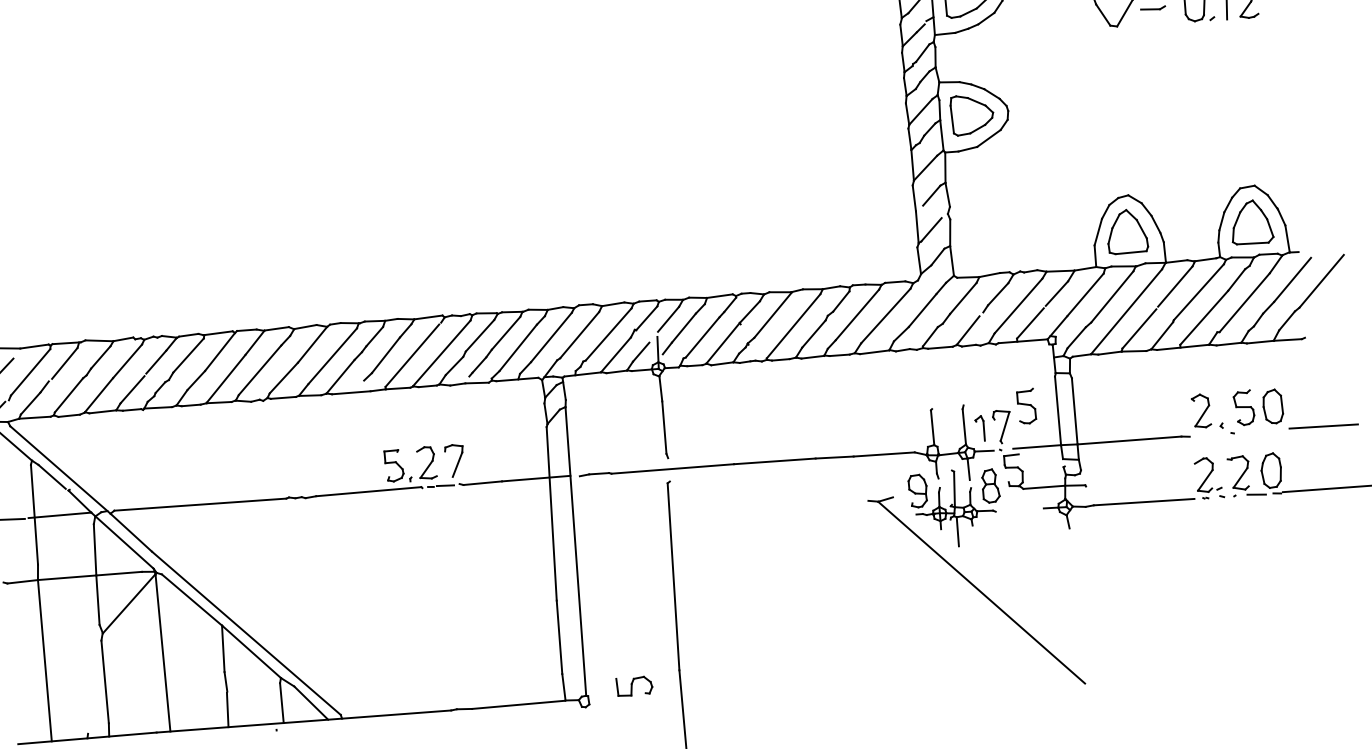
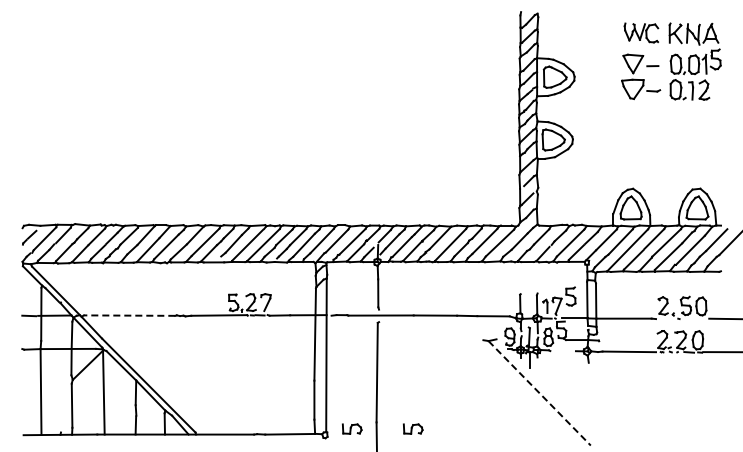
line: (200, 504) -> (129, 315), solid -> dashed
line: (983, 592) -> (540, 393), solid -> dashed
part: (749, 676) -> (413, 428), added

